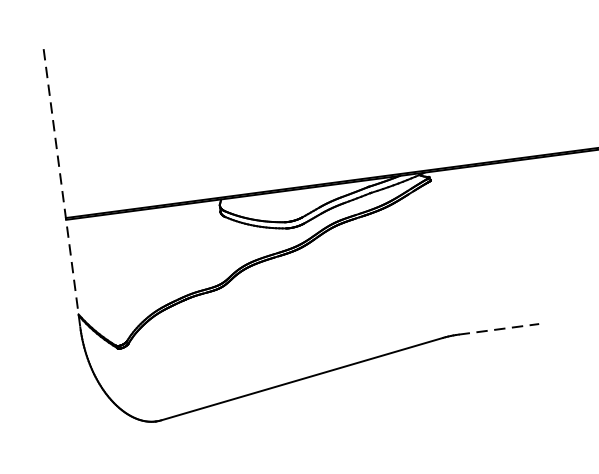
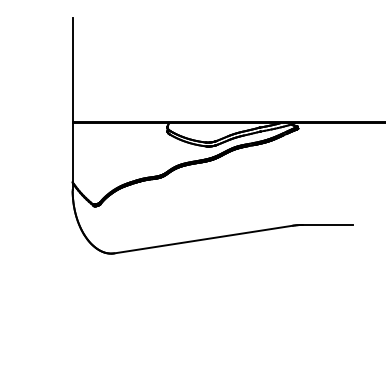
line: (61, 189) -> (72, 104), dashed -> solid
line: (498, 328) -> (327, 224), dashed -> solid

